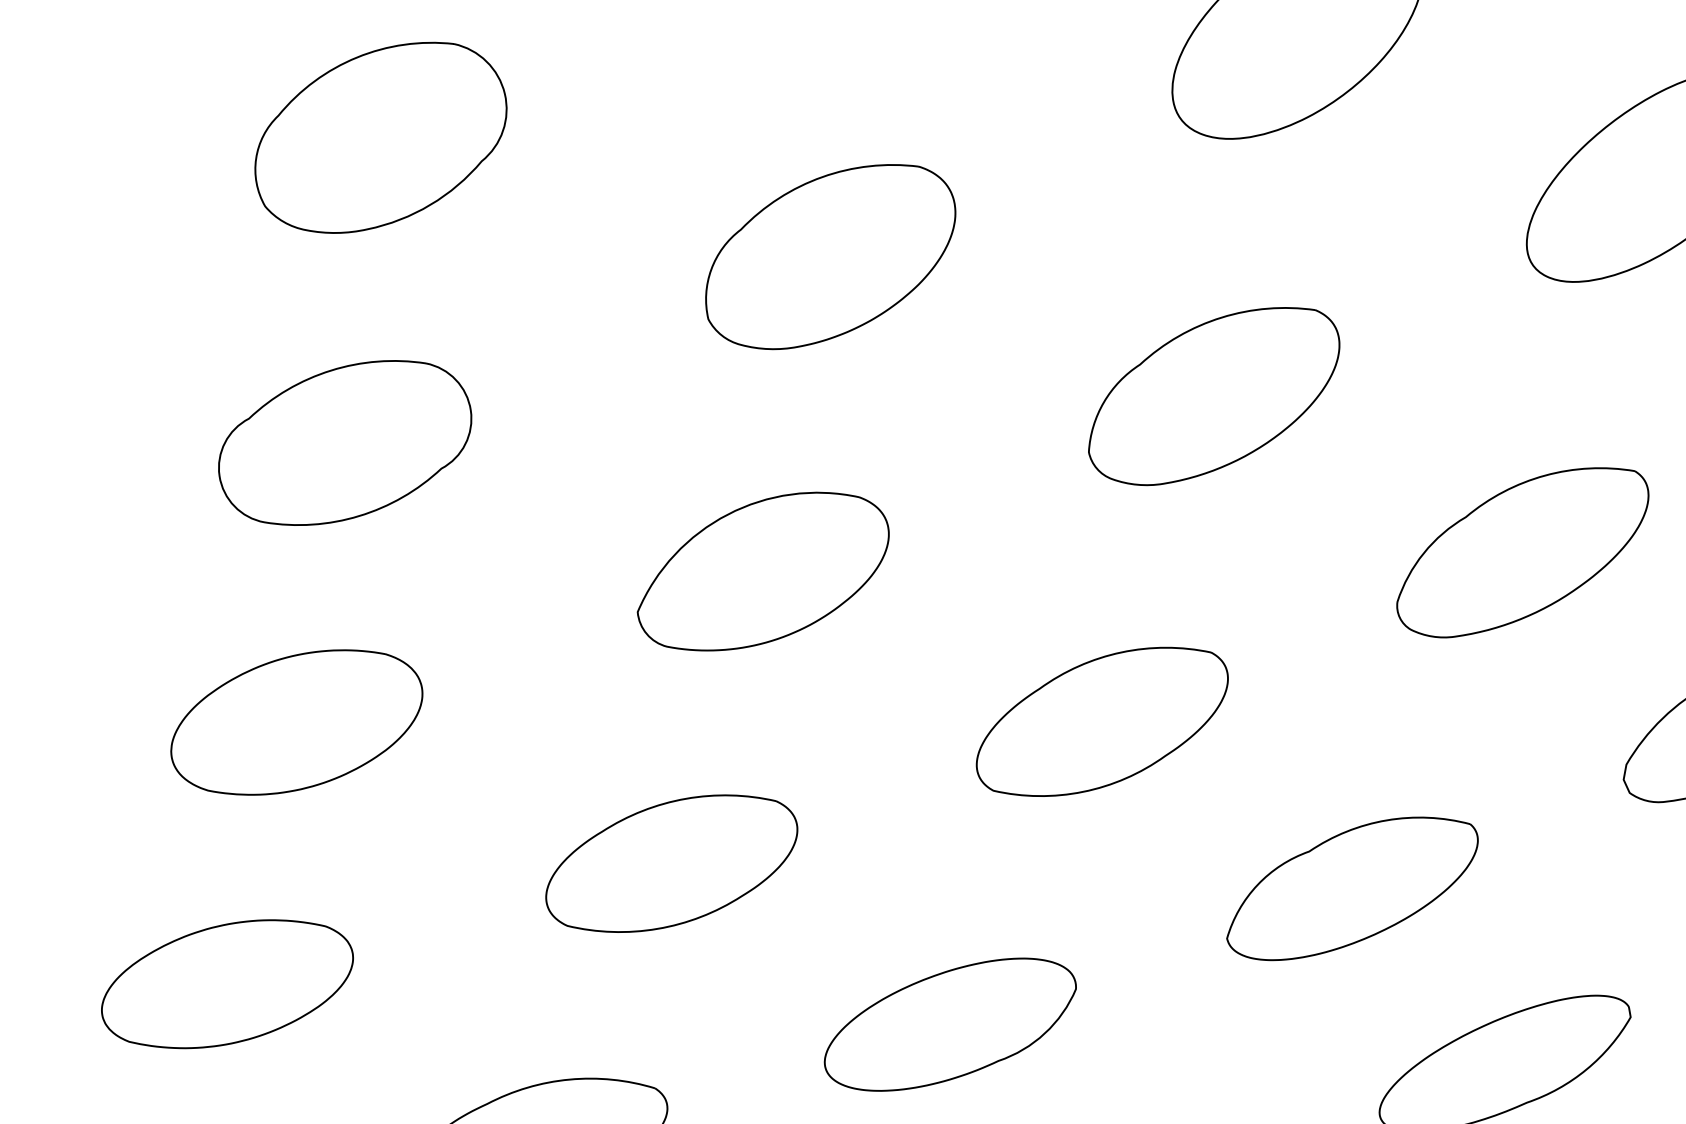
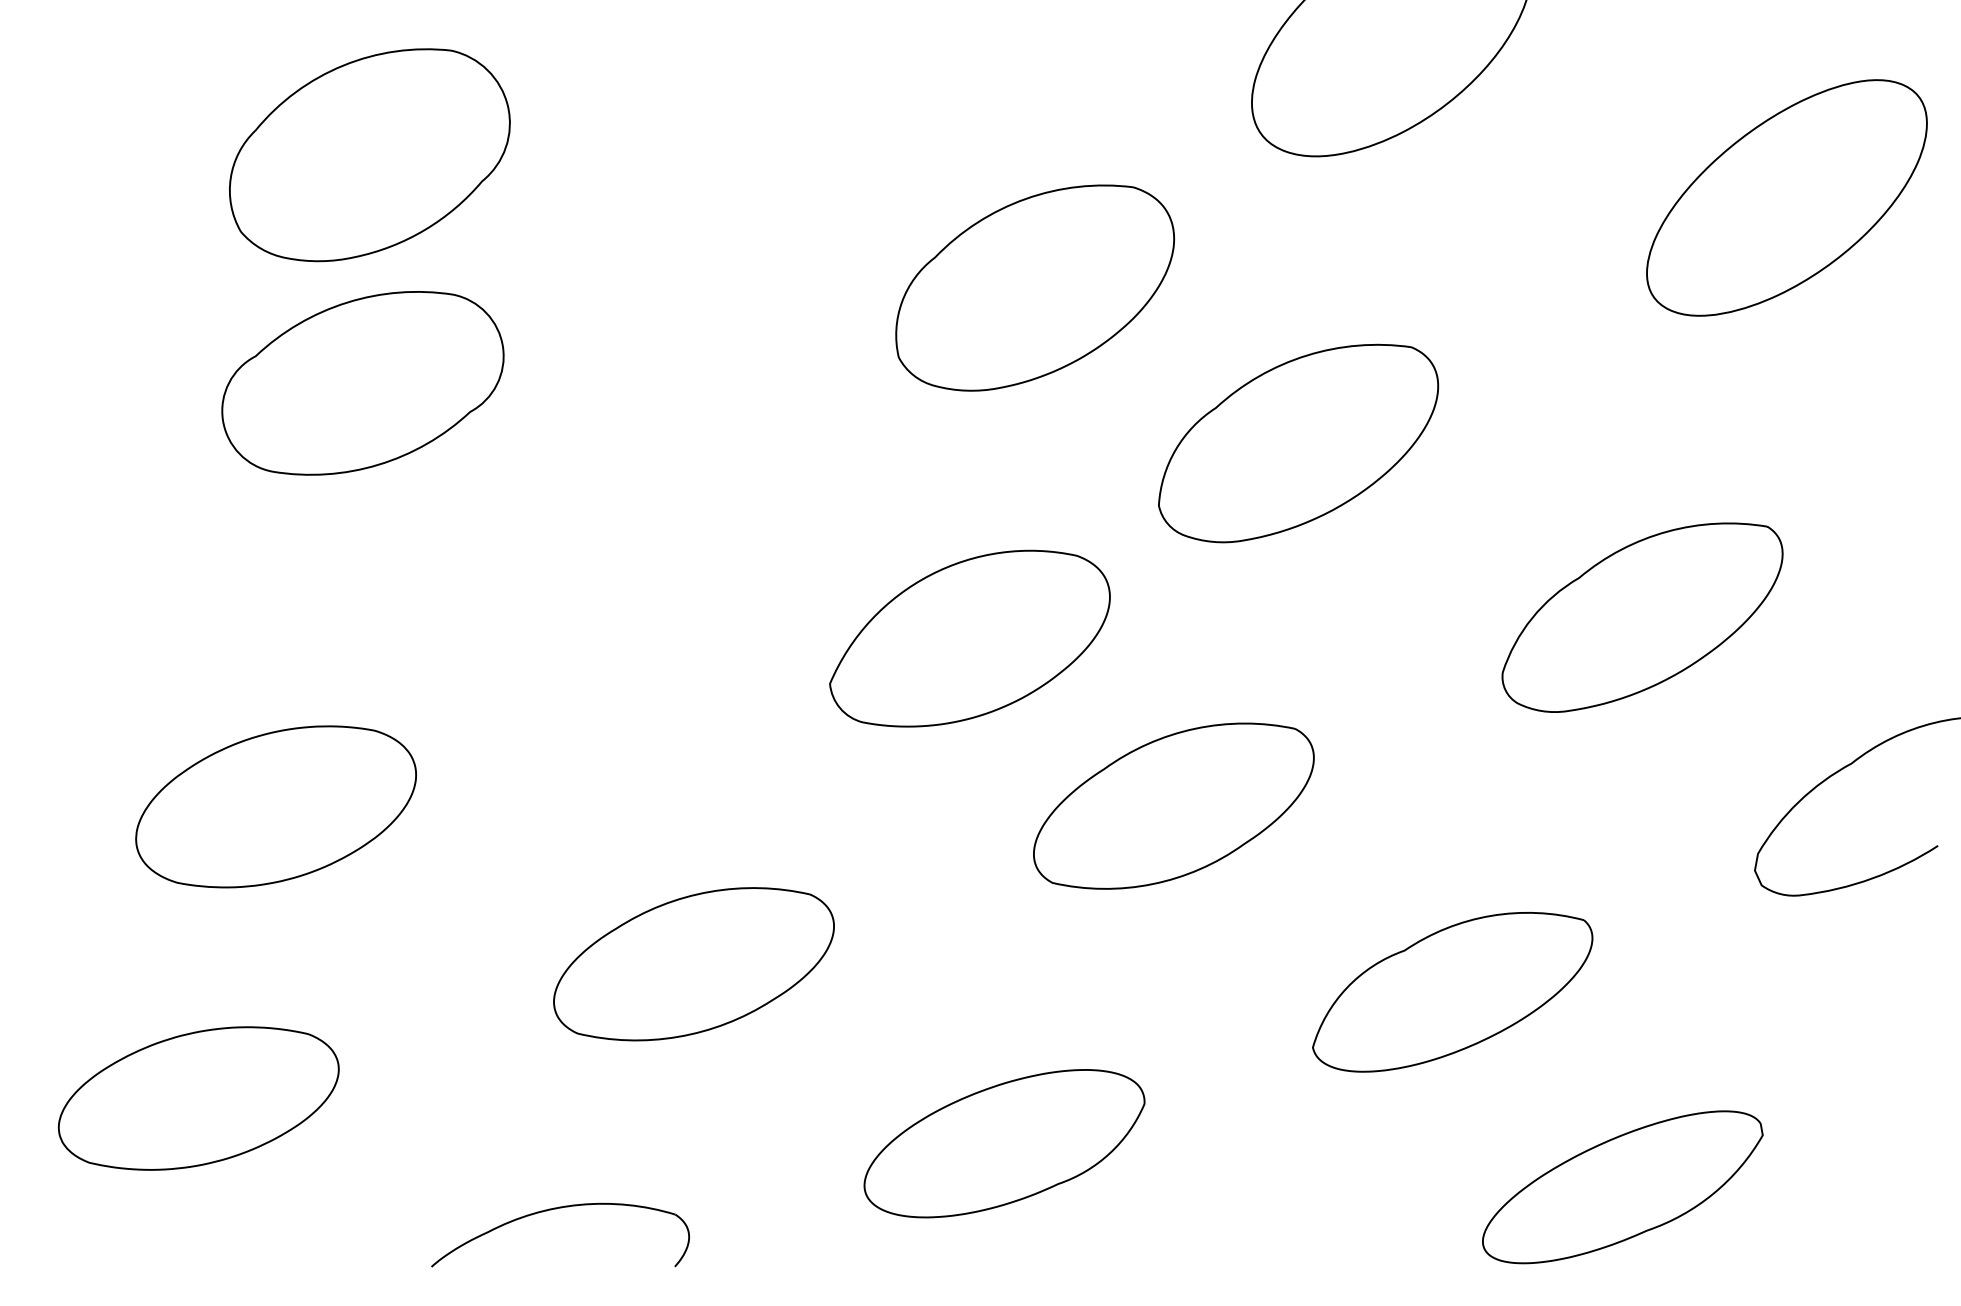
part: (830, 256) -> (1034, 287), moved
part: (344, 443) -> (362, 383), moved
part: (762, 571) -> (969, 638), moved

